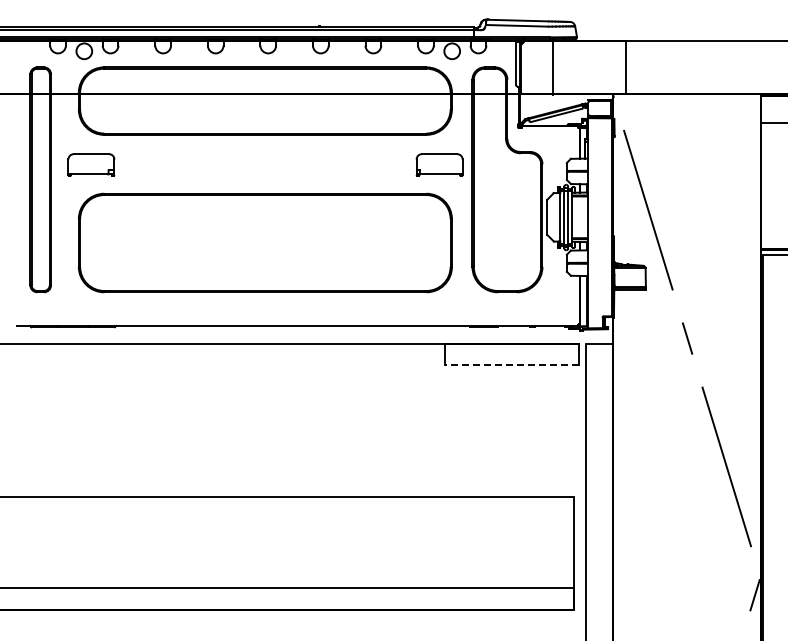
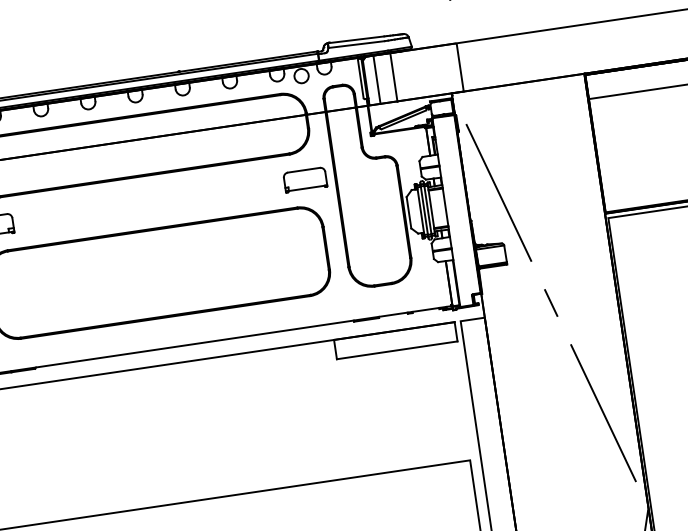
line: (533, 67) -> (376, 79), added
line: (511, 365) -> (396, 350), dashed -> solid

